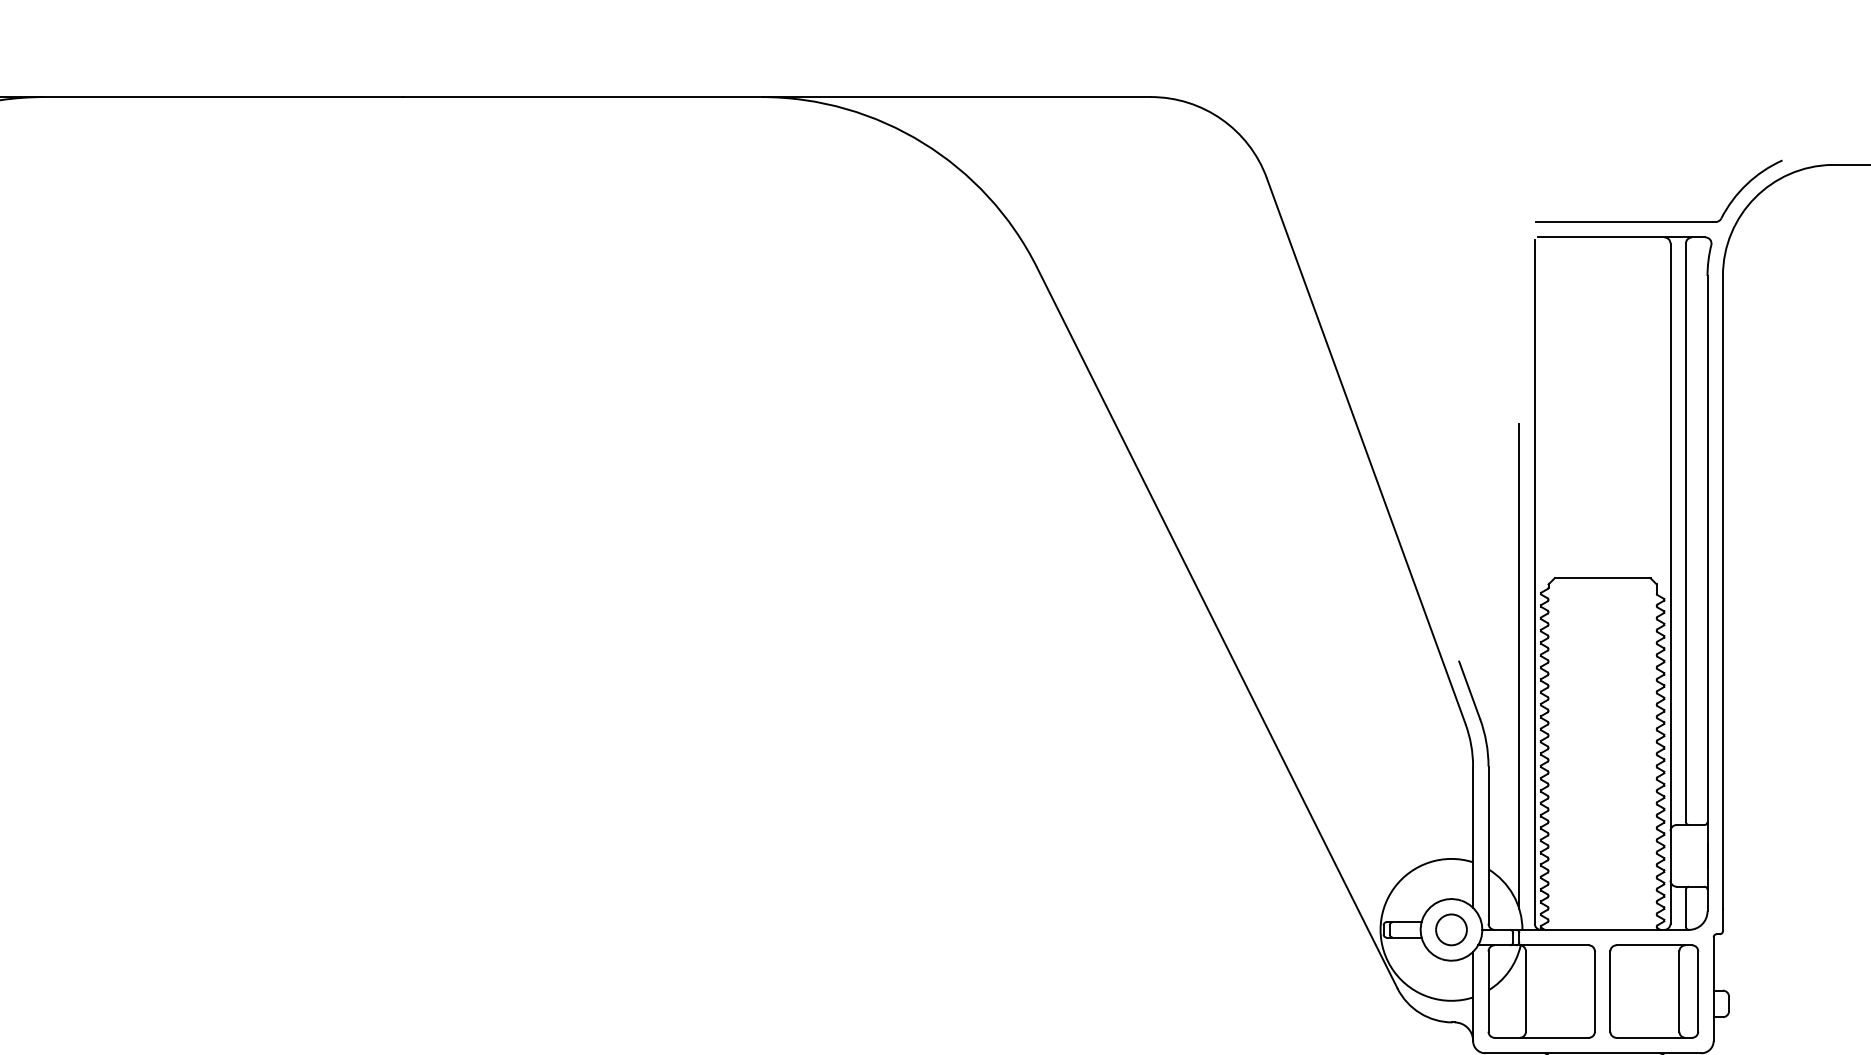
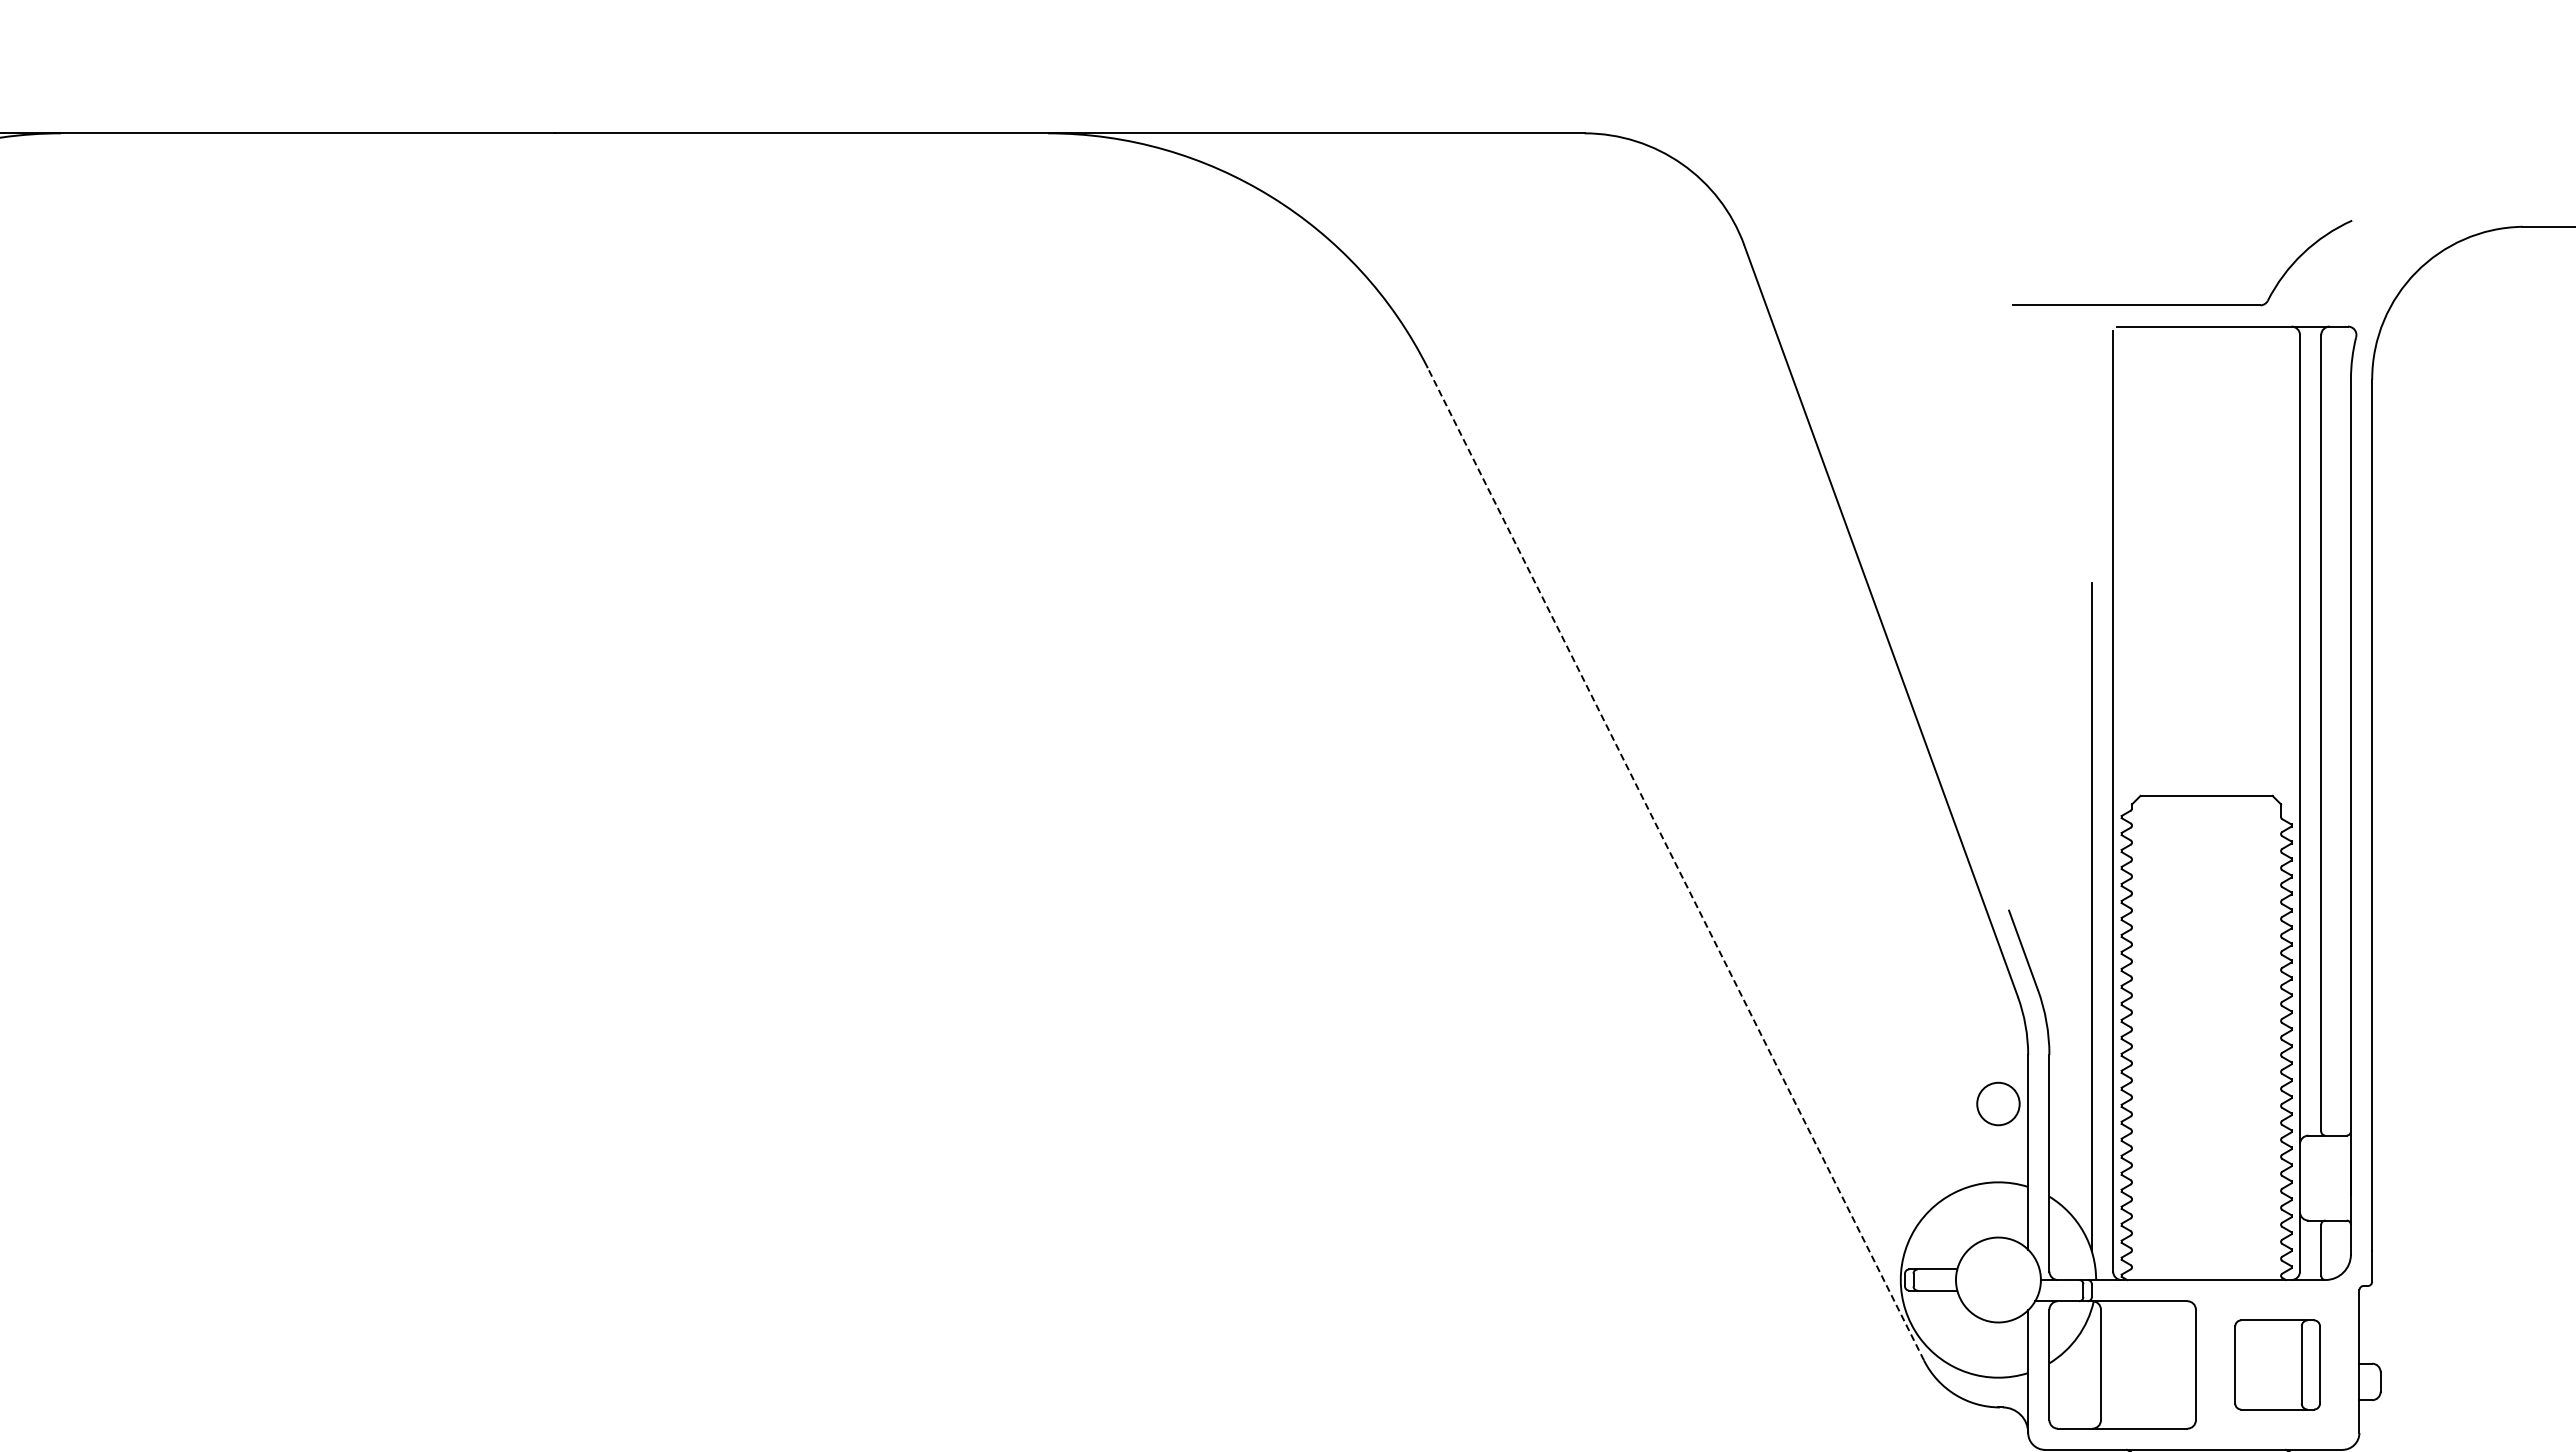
part: (1659, 221) -> (2182, 304), moved
line: (1216, 628) -> (1675, 864), solid -> dashed
part: (1451, 929) -> (1998, 1103), moved
part: (1654, 991) -> (2277, 1364), size x0.7

